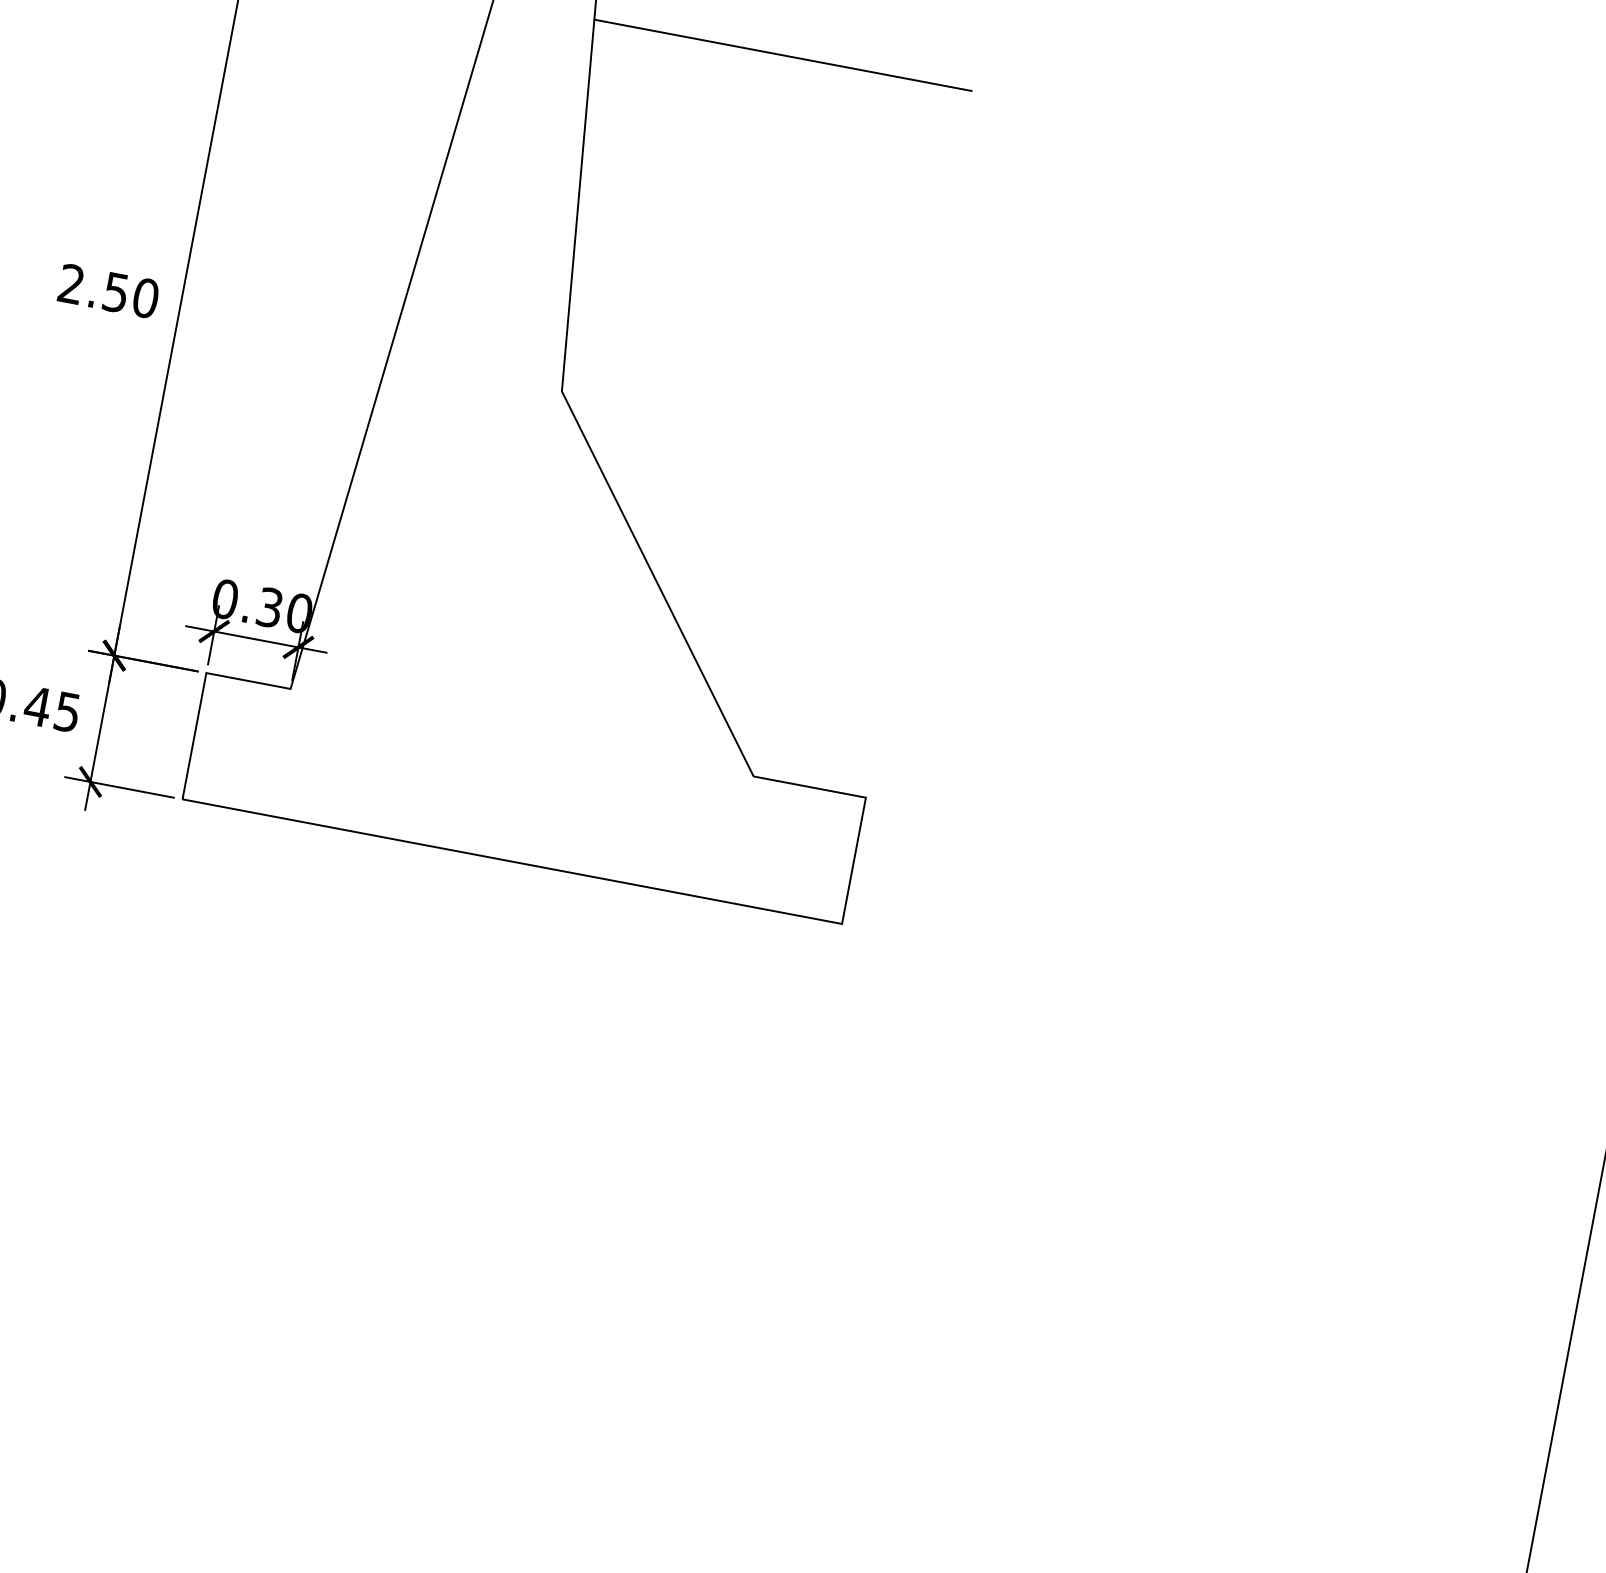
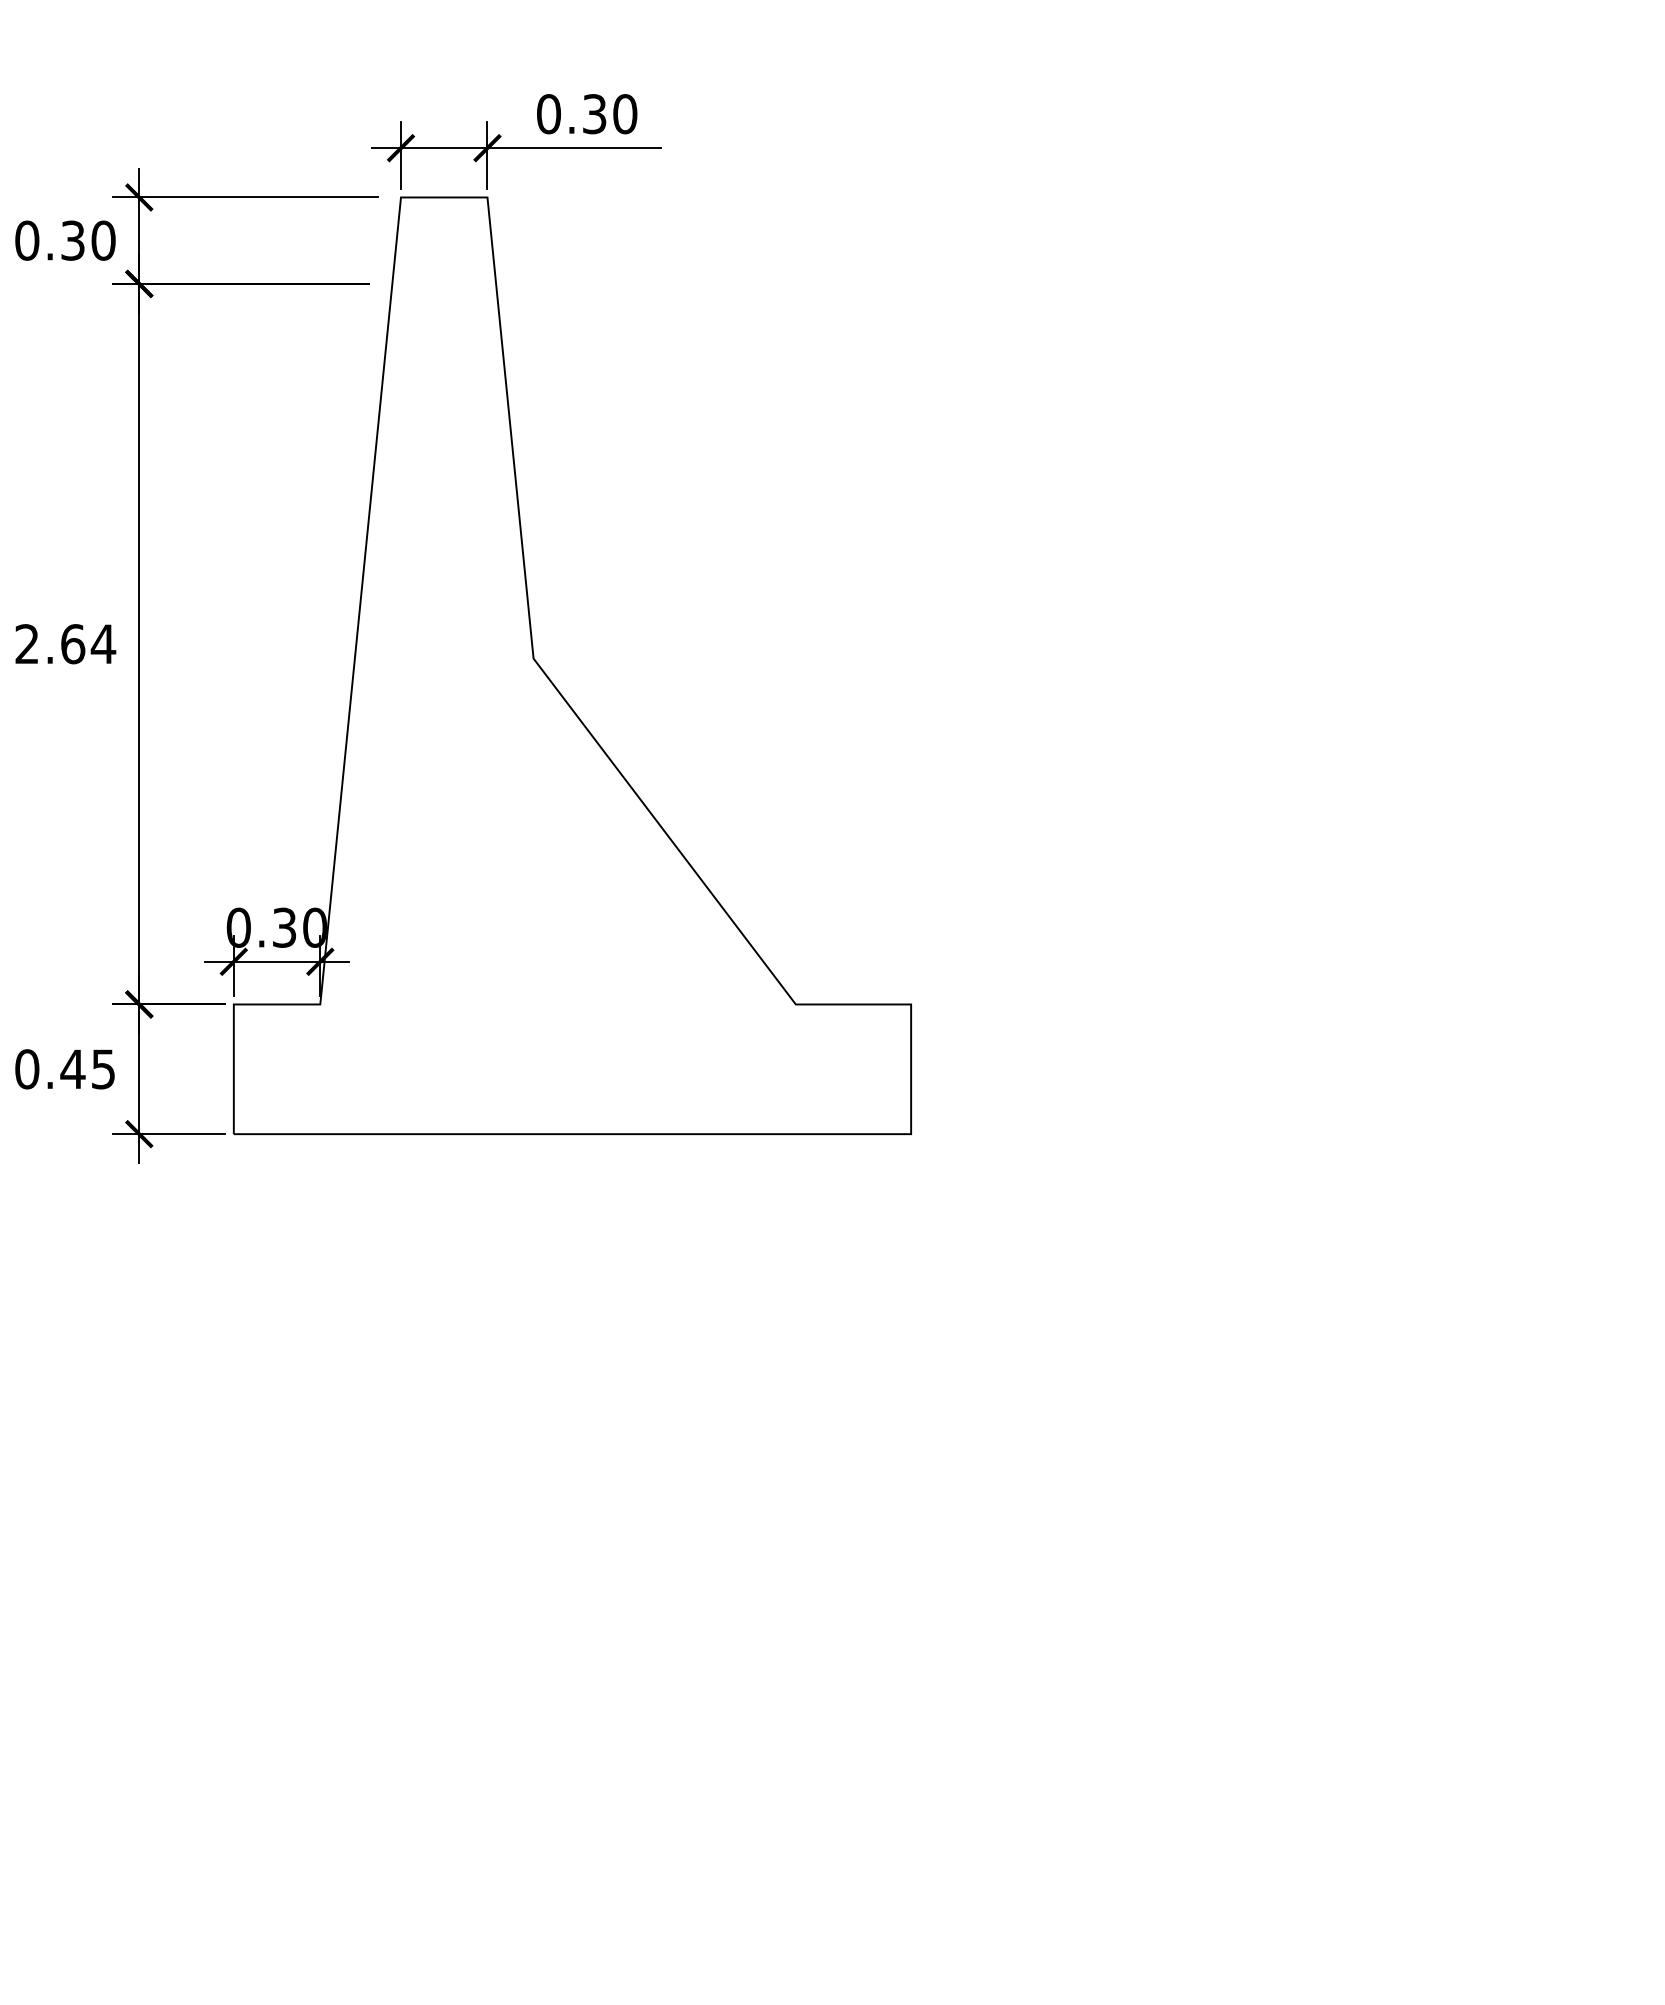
line: (782, 54) -> (689, 283), removed
text: (131, 295) -> (88, 644), 2.50 -> 2.64

